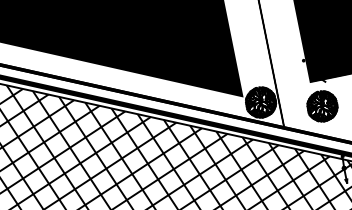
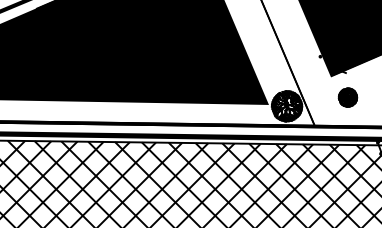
part: (321, 106) -> (347, 97), size x0.6

